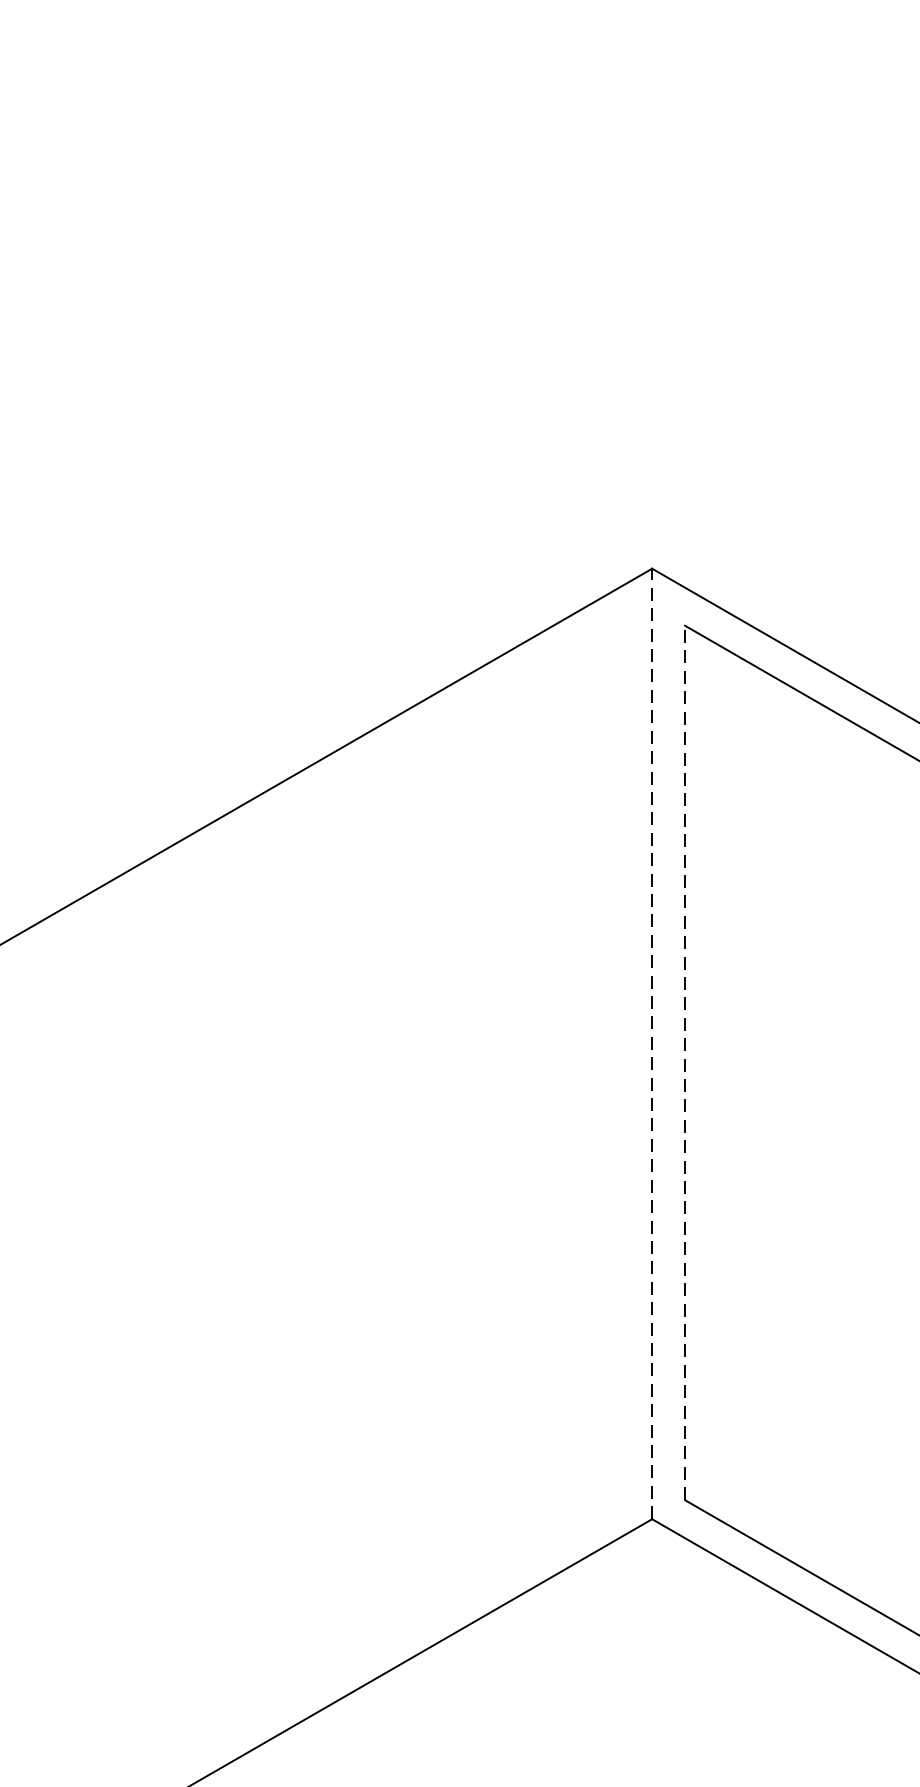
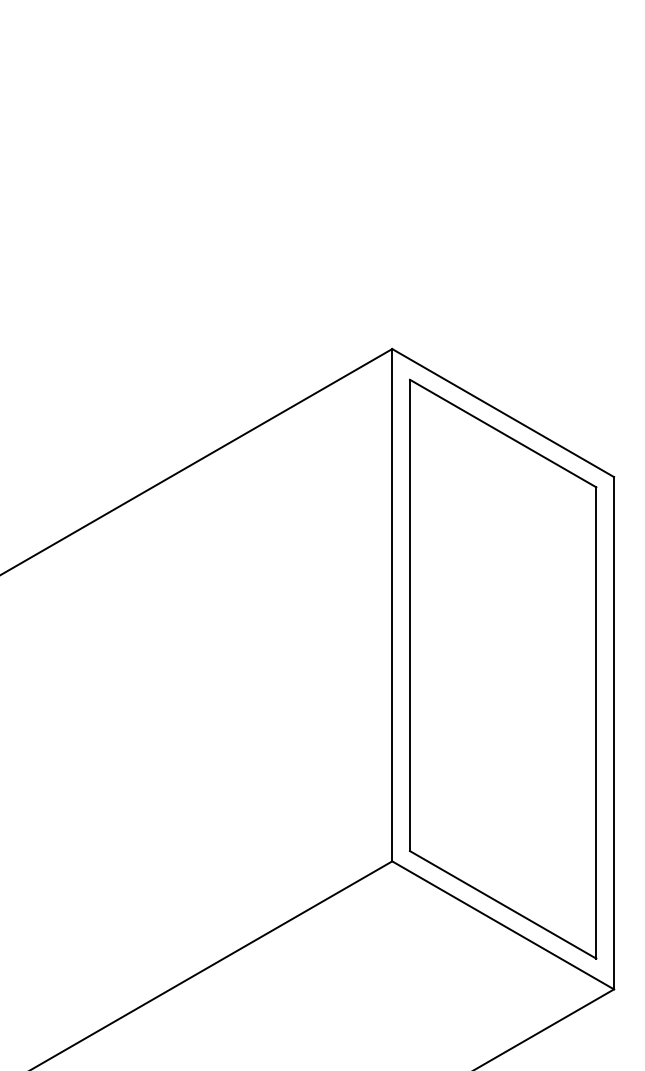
line: (652, 1042) -> (392, 604), dashed -> solid
line: (685, 1063) -> (410, 615), dashed -> solid

